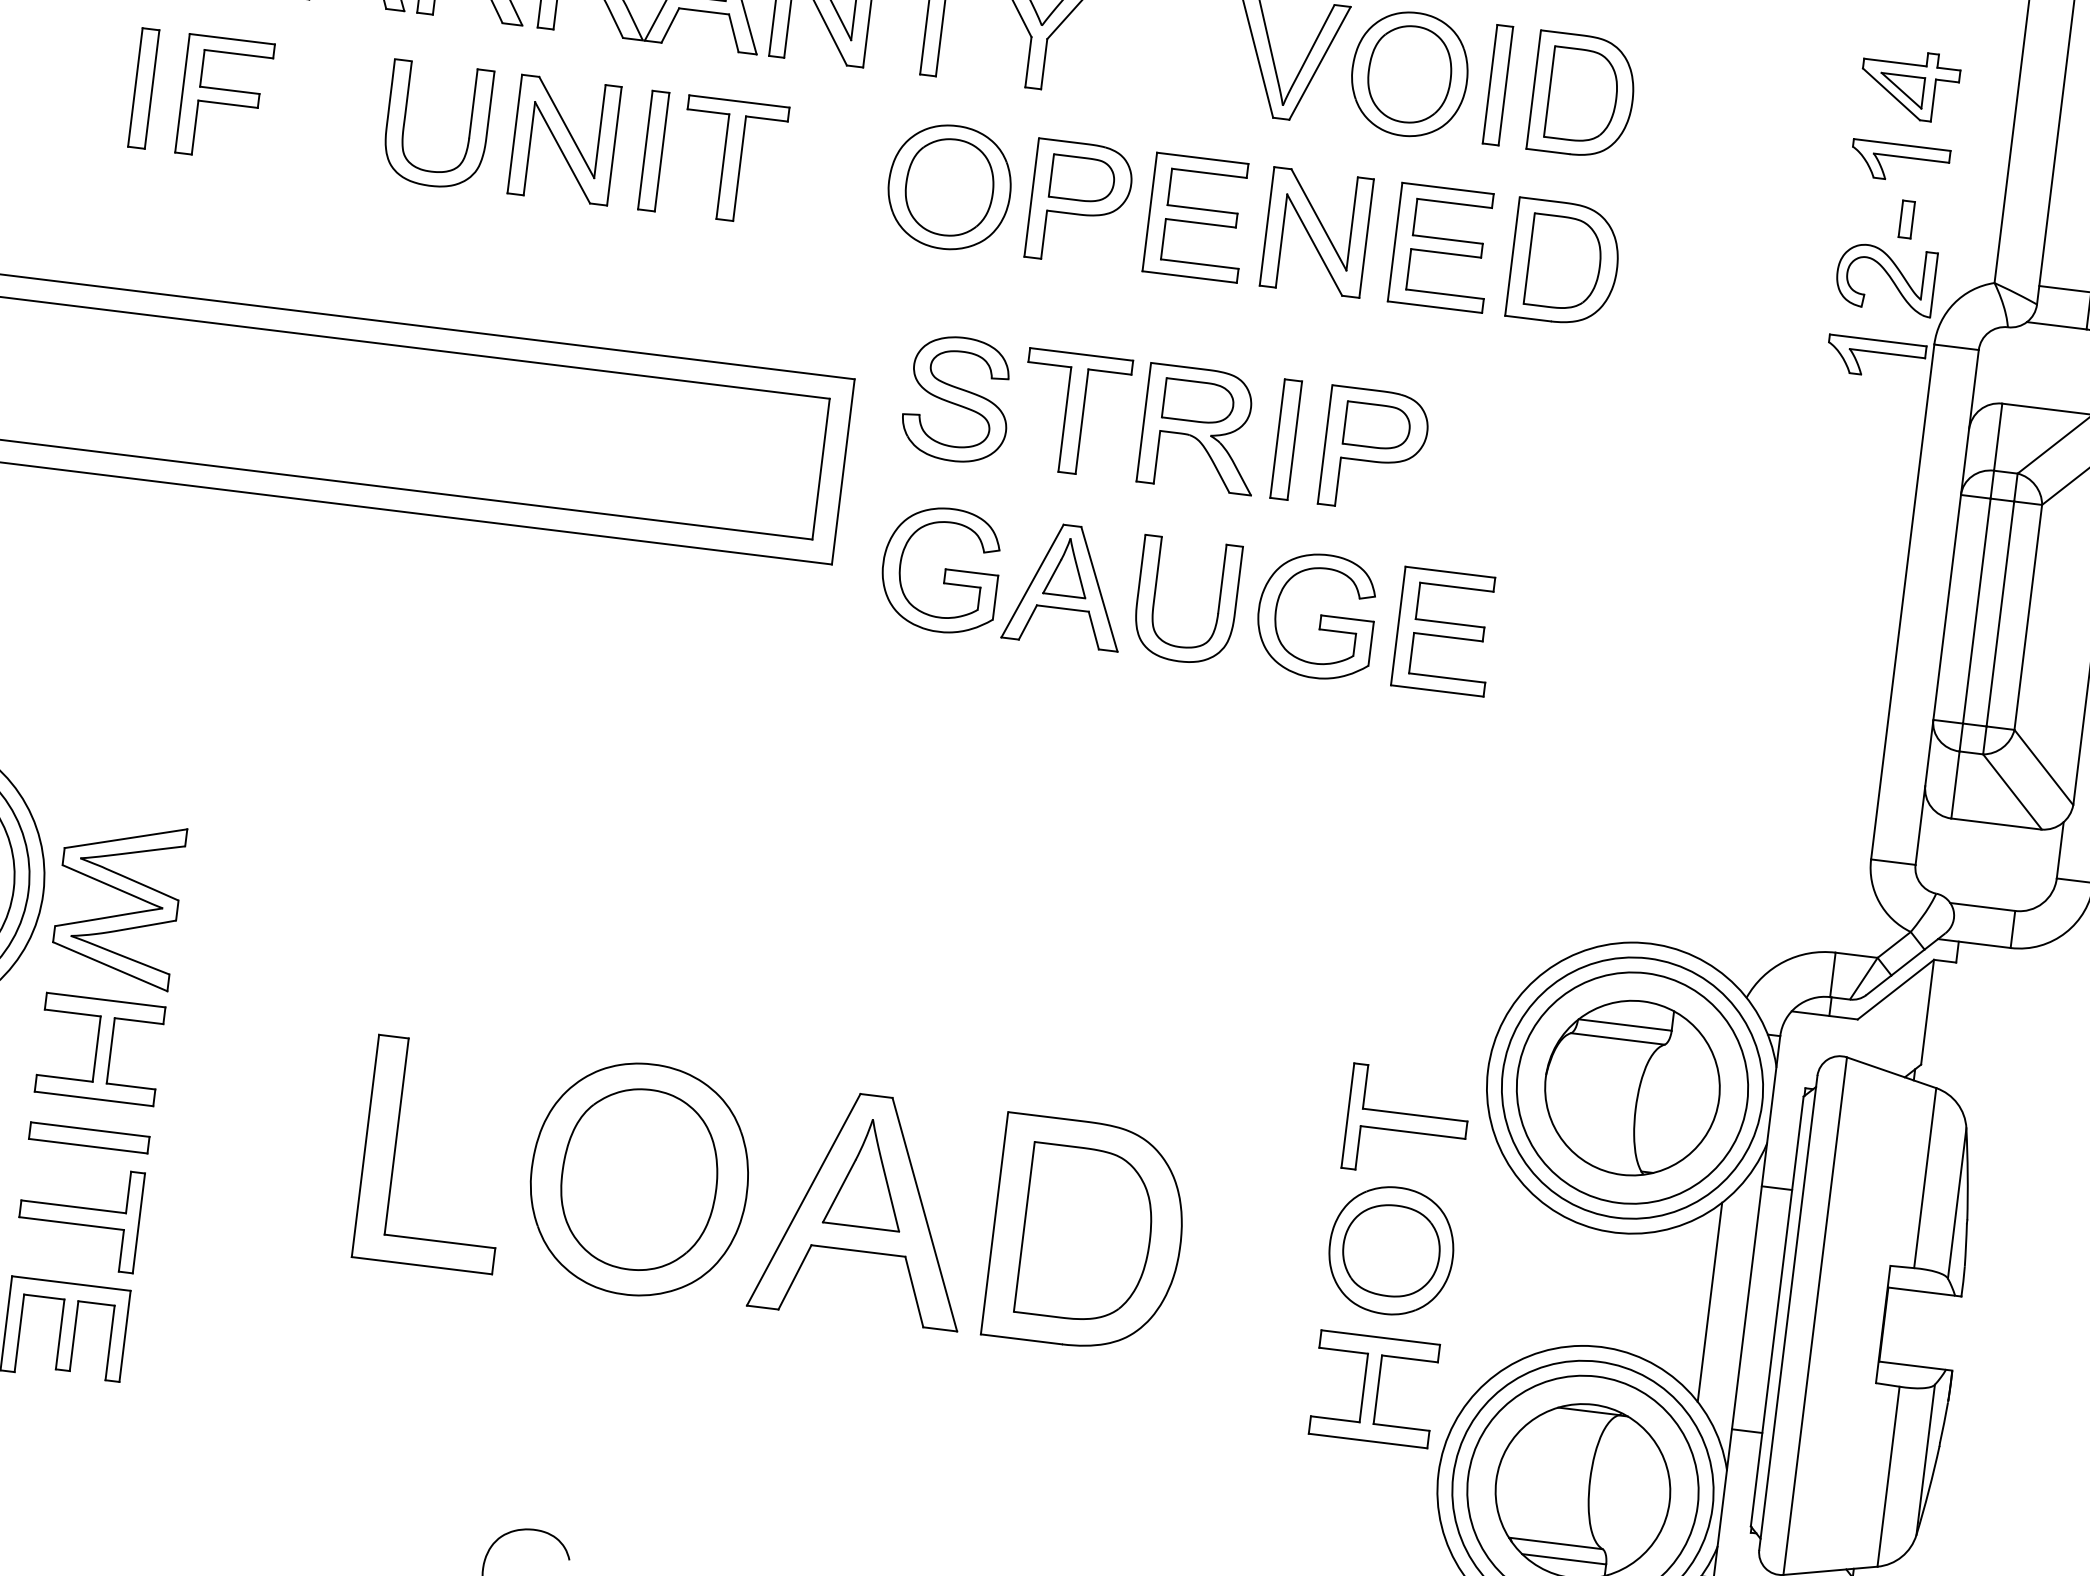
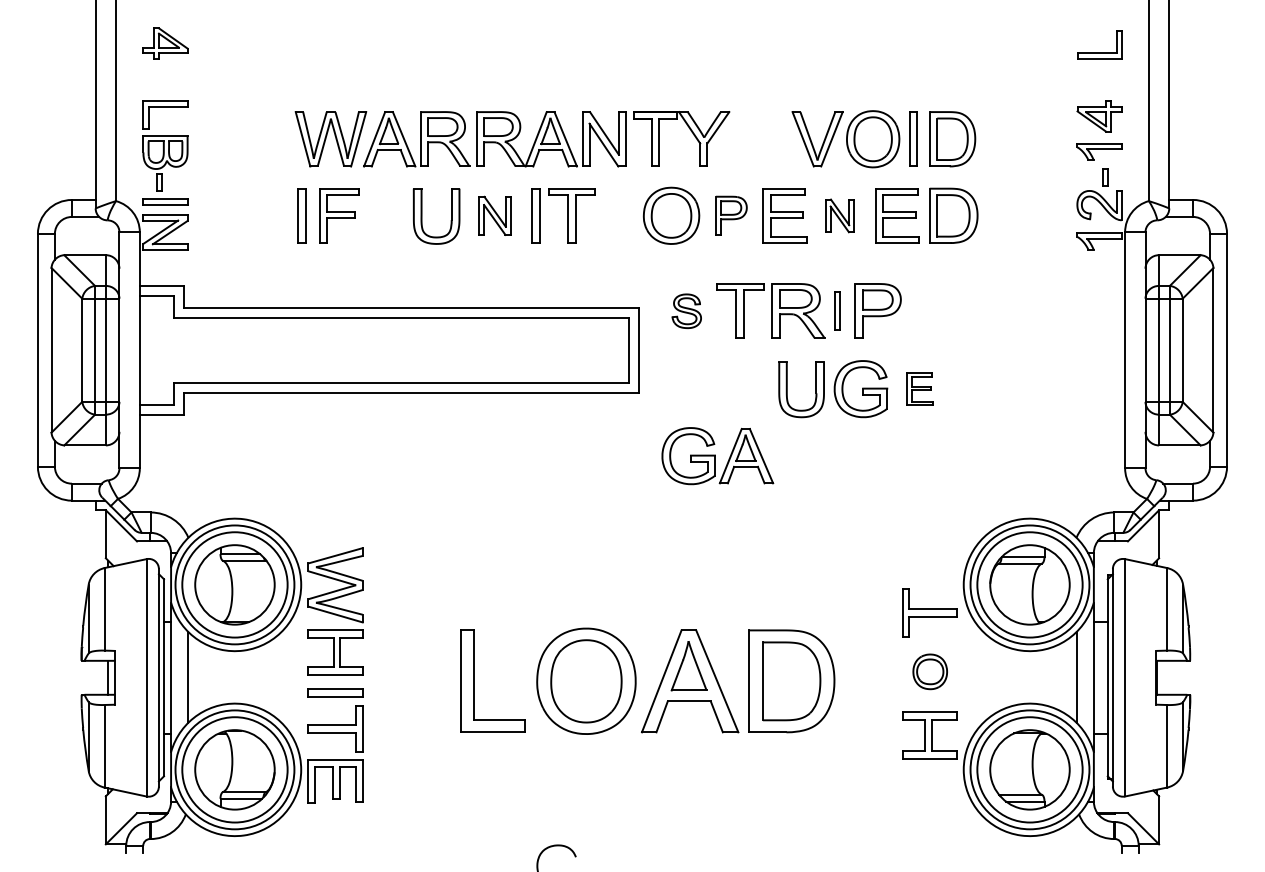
part: (563, 139) -> (494, 215), size x0.7
part: (1080, 202) -> (731, 215), size x0.7
part: (1316, 231) -> (839, 215), size x0.6
part: (956, 399) -> (686, 311), size x0.6
part: (1286, 438) -> (837, 310), size x0.7
part: (1003, 578) -> (717, 456), moved
part: (1444, 630) -> (919, 388), size x0.6
part: (1392, 1250) -> (930, 671), size x0.6

